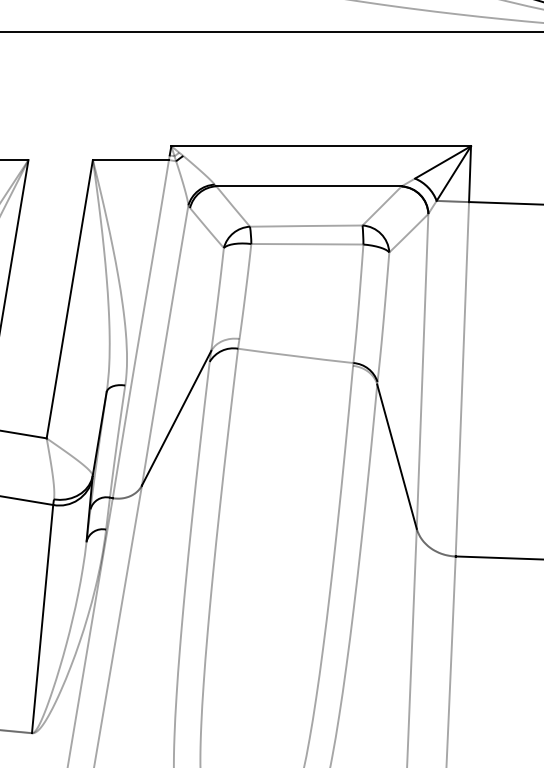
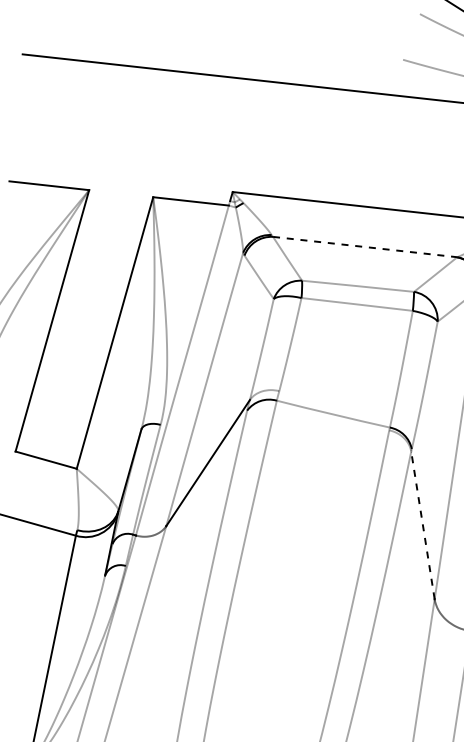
line: (309, 186) -> (365, 247), solid -> dashed
line: (397, 456) -> (423, 525), solid -> dashed

